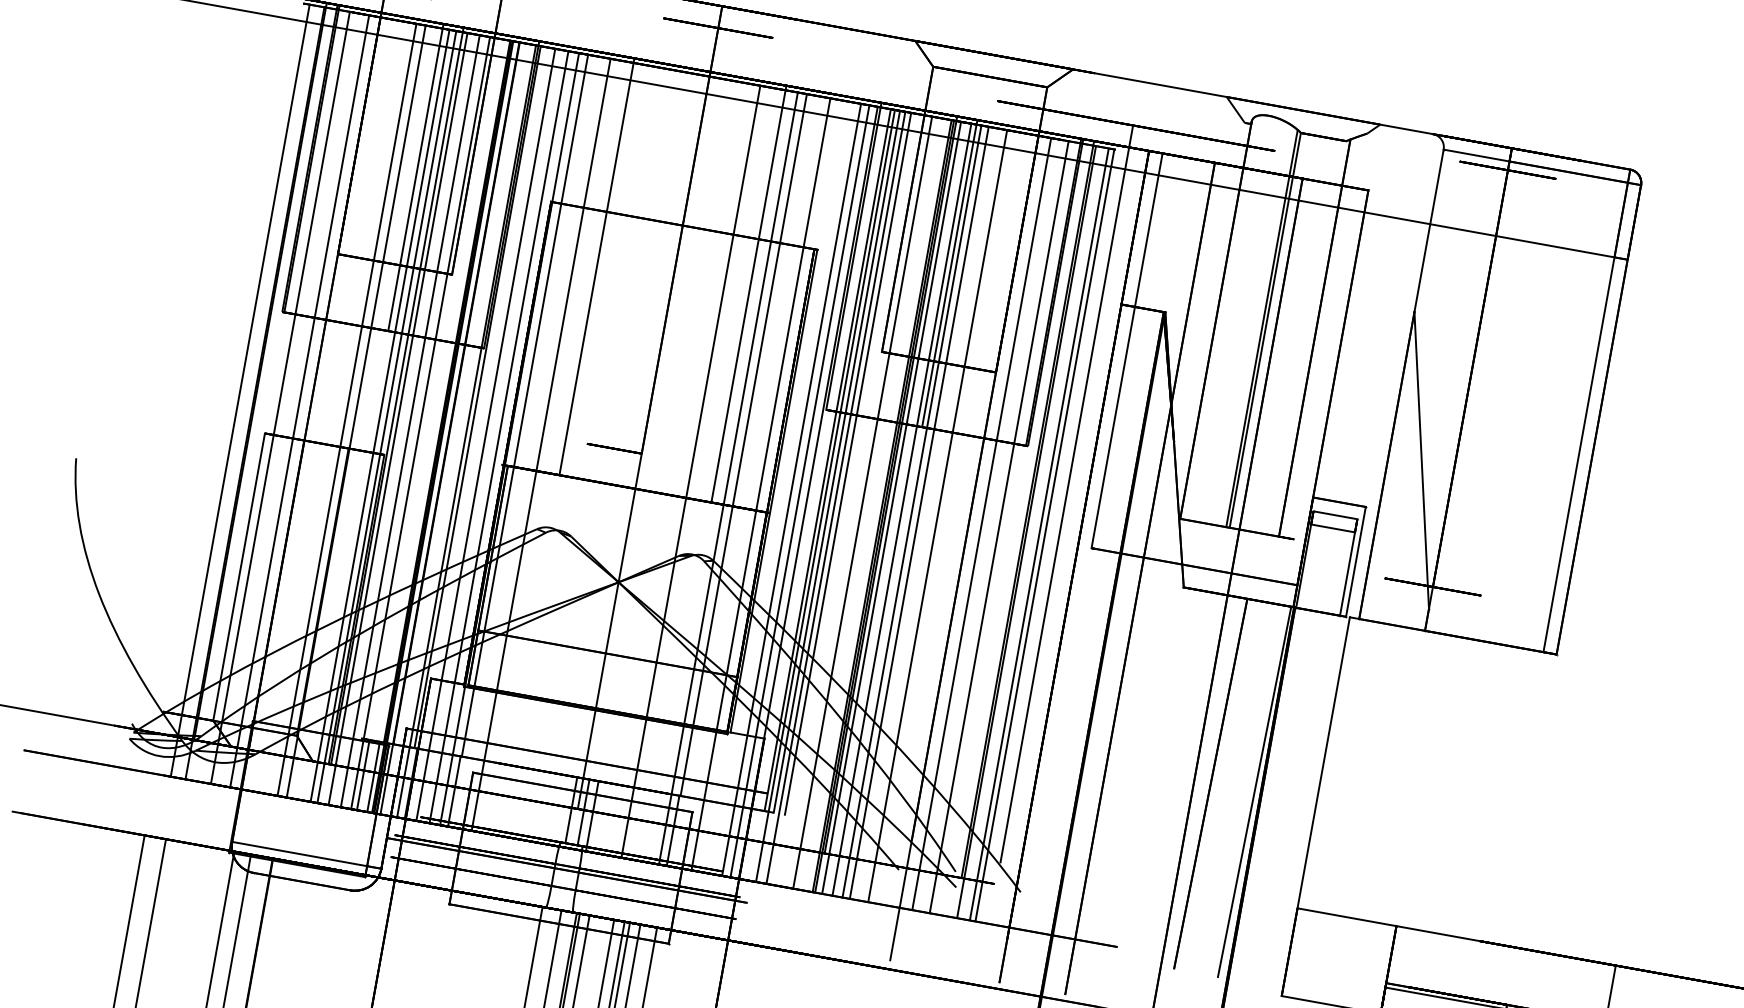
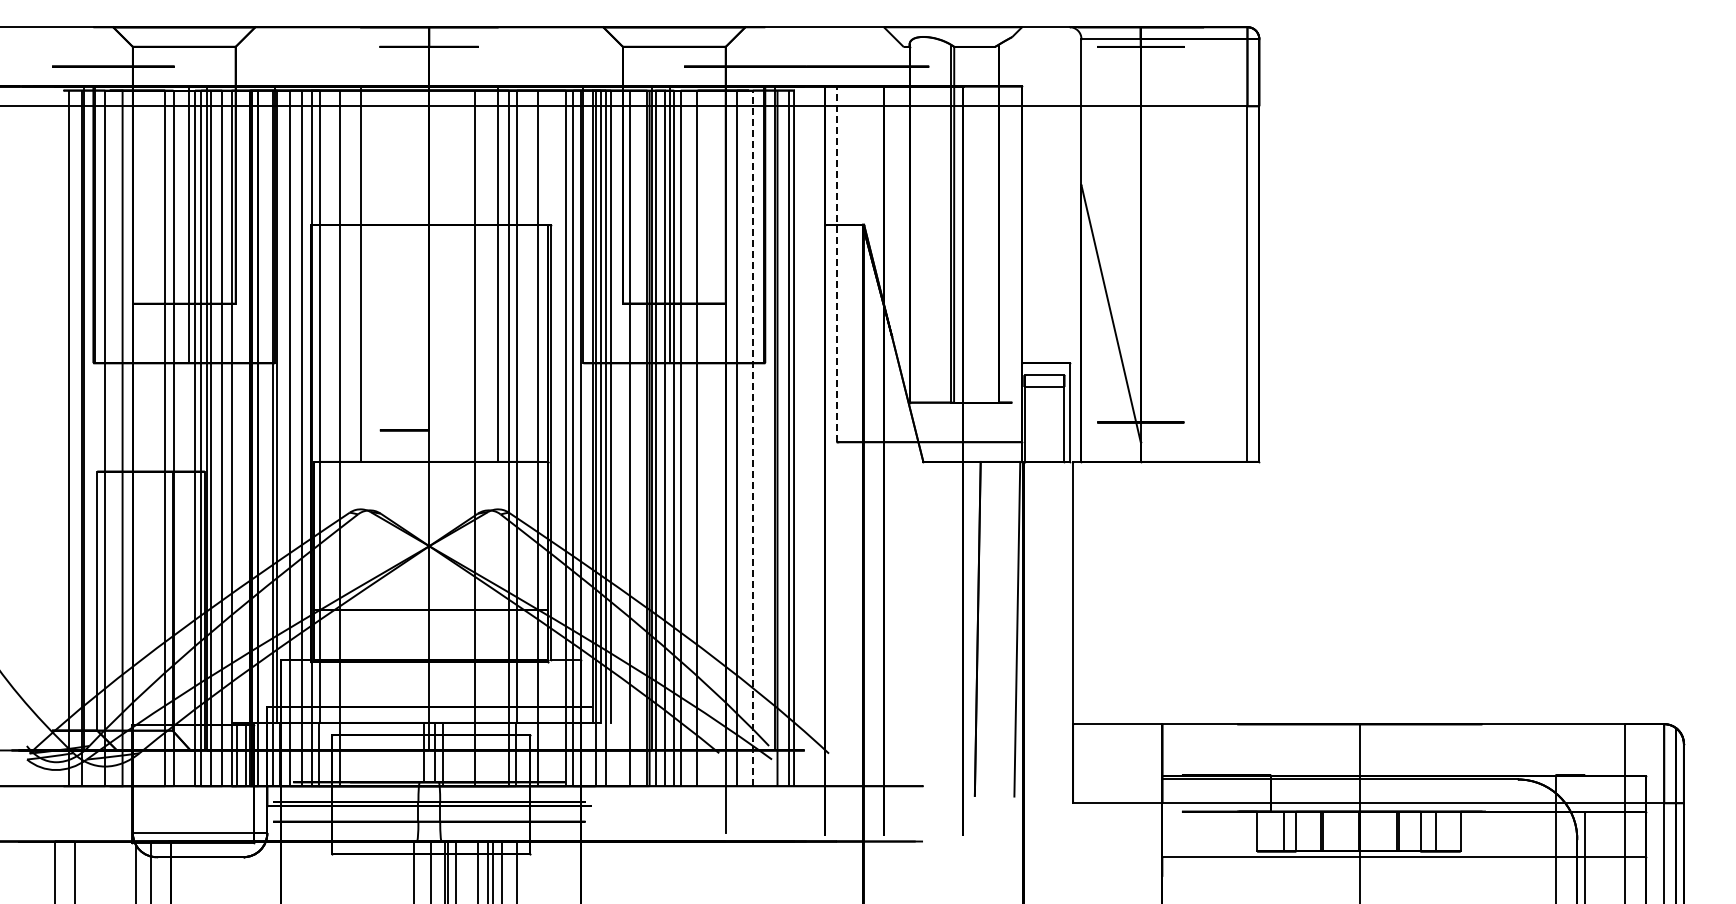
line: (1126, 350) -> (836, 264), solid -> dashed
line: (1066, 493) -> (806, 398), removed
line: (998, 527) -> (752, 438), solid -> dashed

